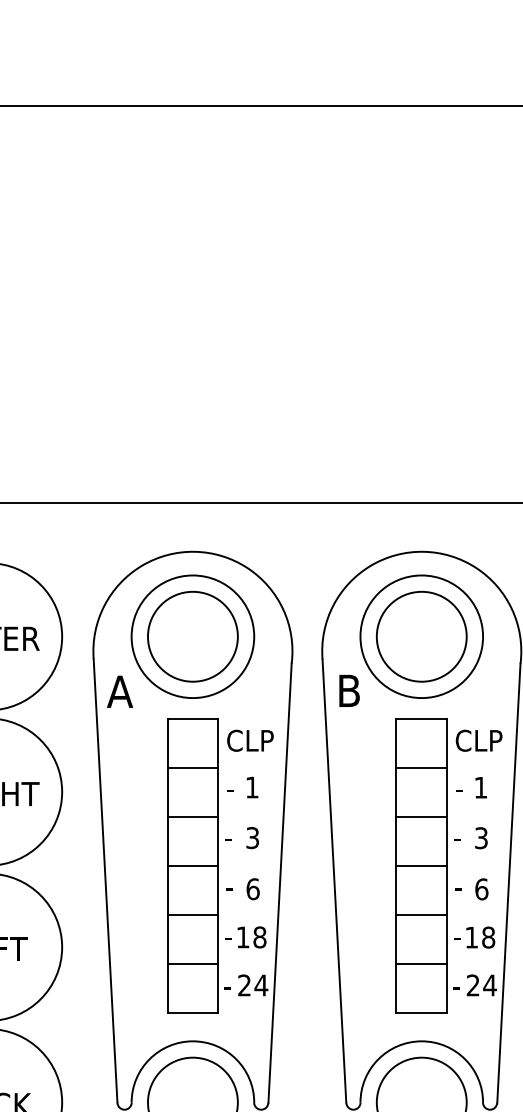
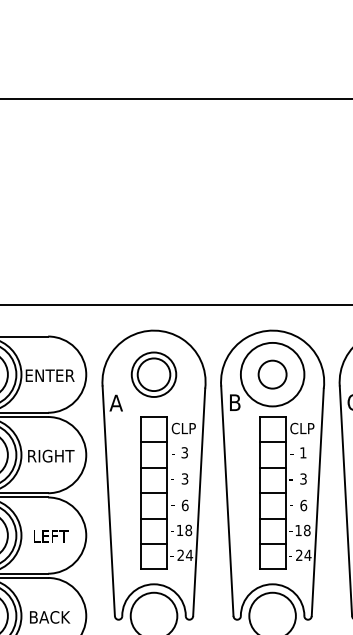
part: (191, 636) -> (153, 374), size x0.7
circle: (421, 636) -> (272, 374), size x0.6
text: (251, 786) -> (184, 452), 1 -> 3

